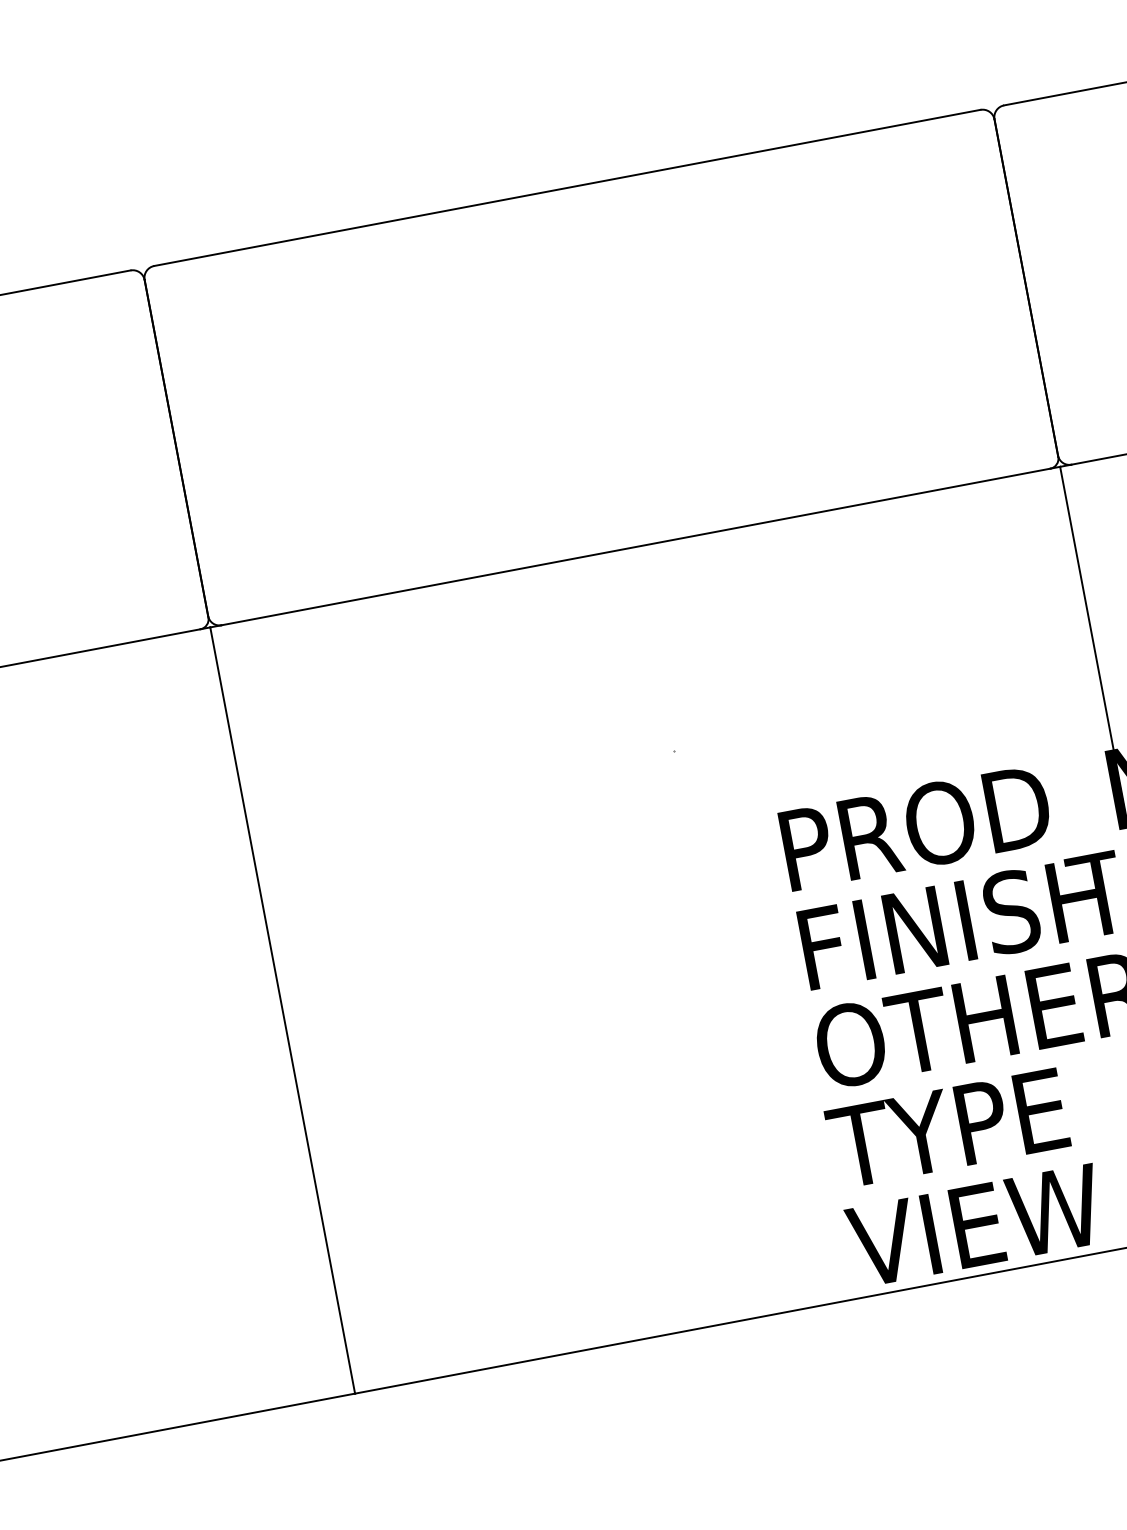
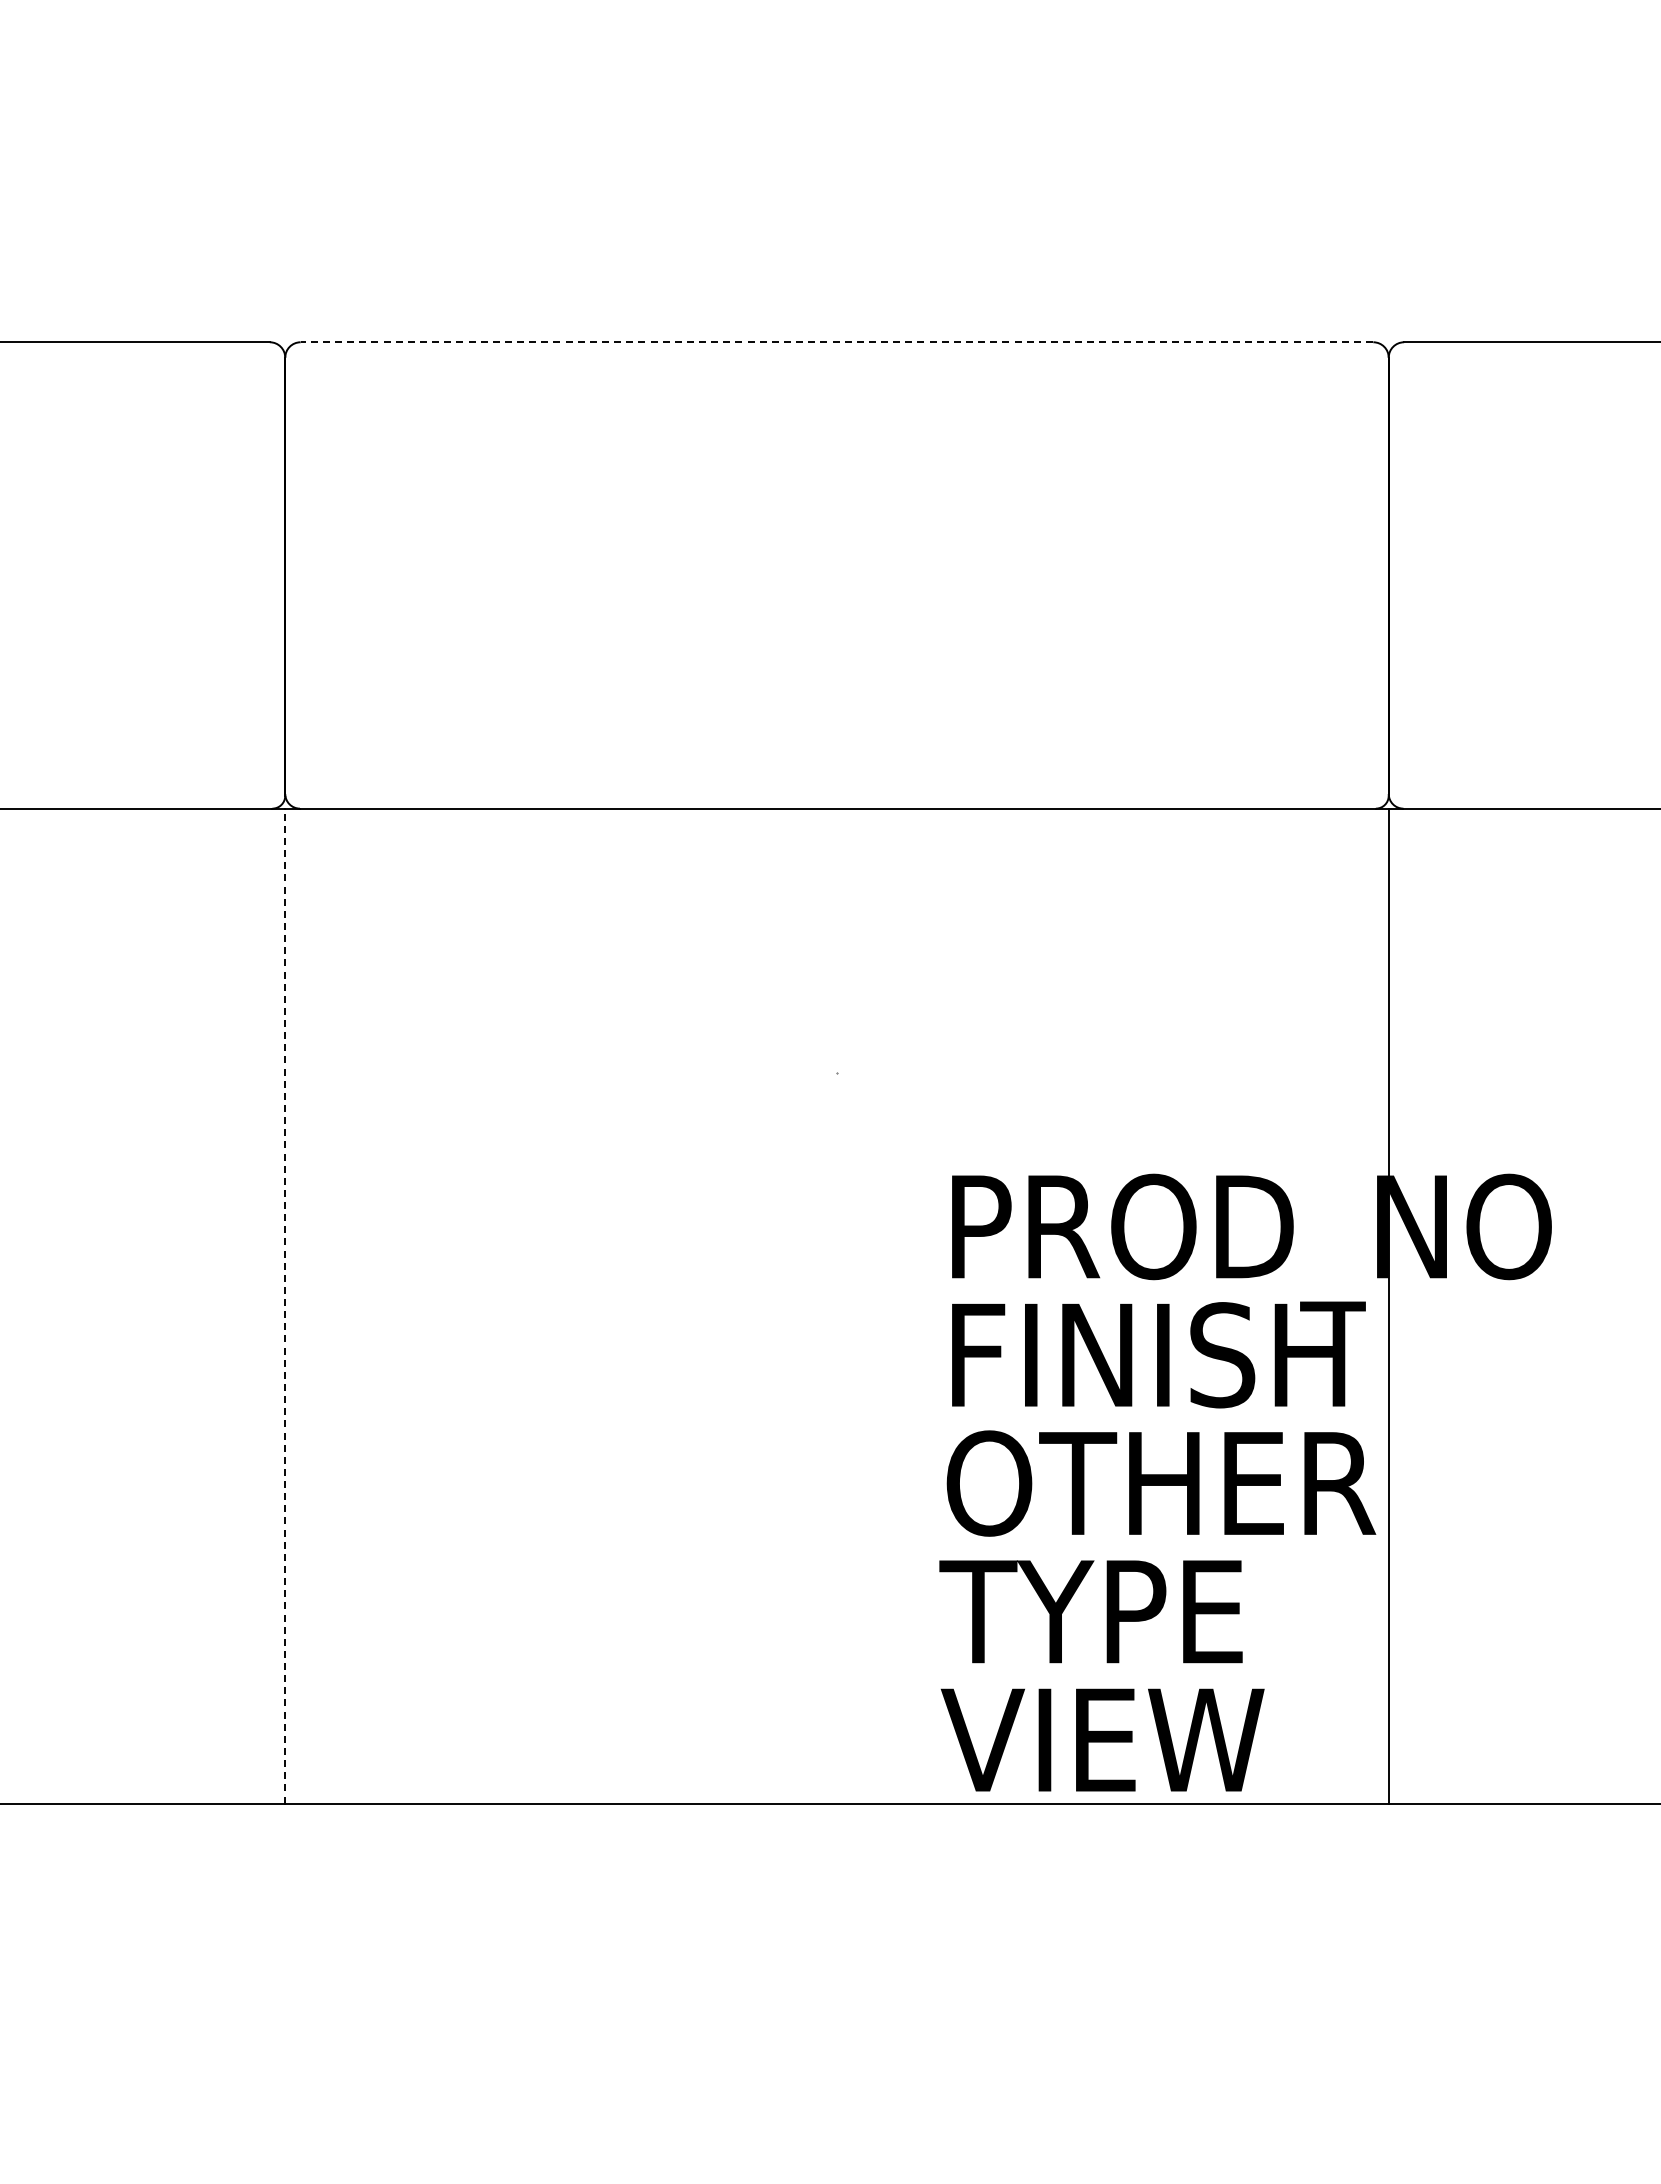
line: (567, 188) -> (836, 342), solid -> dashed
line: (282, 1010) -> (285, 1305), solid -> dashed

